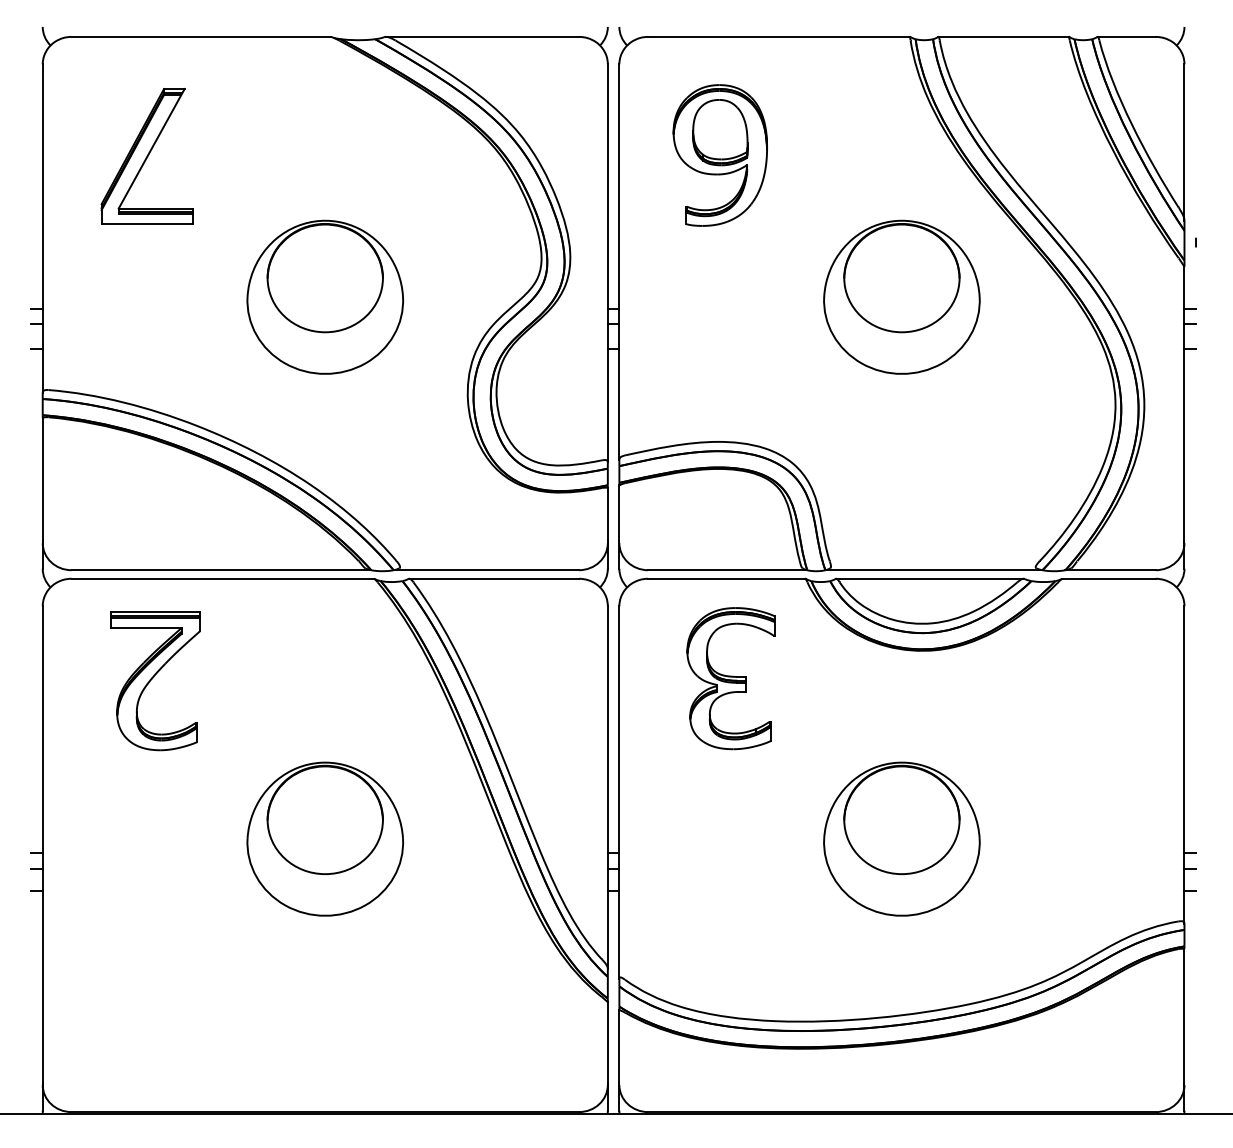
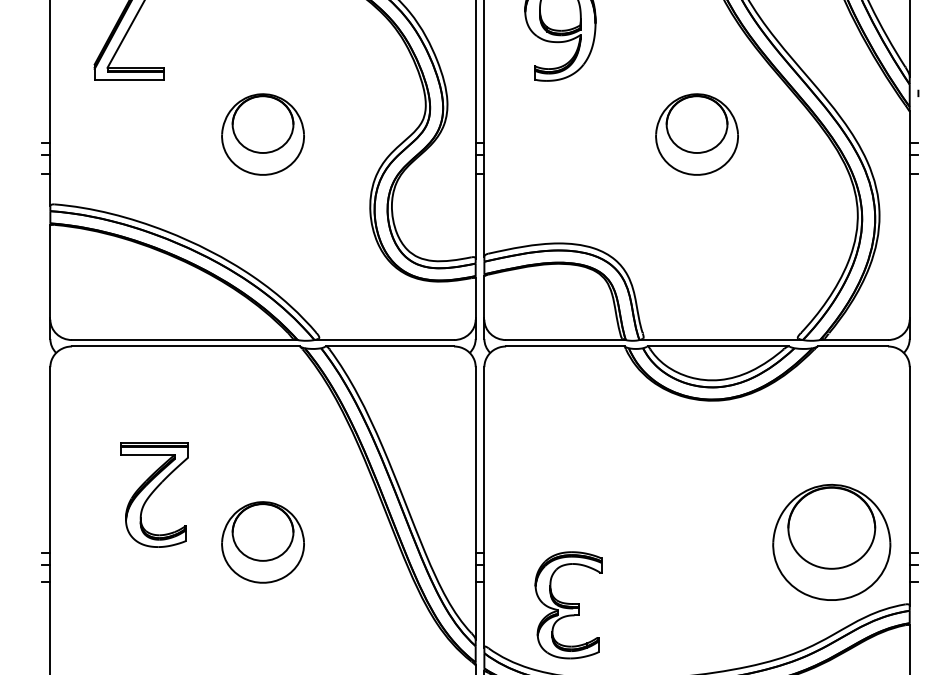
part: (325, 296) -> (263, 134), size x0.7
part: (901, 296) -> (696, 134), size x0.7
part: (730, 678) -> (568, 605), moved
part: (155, 681) -> (154, 495), moved
part: (325, 838) -> (263, 541), size x0.7
part: (901, 838) -> (831, 541), moved

